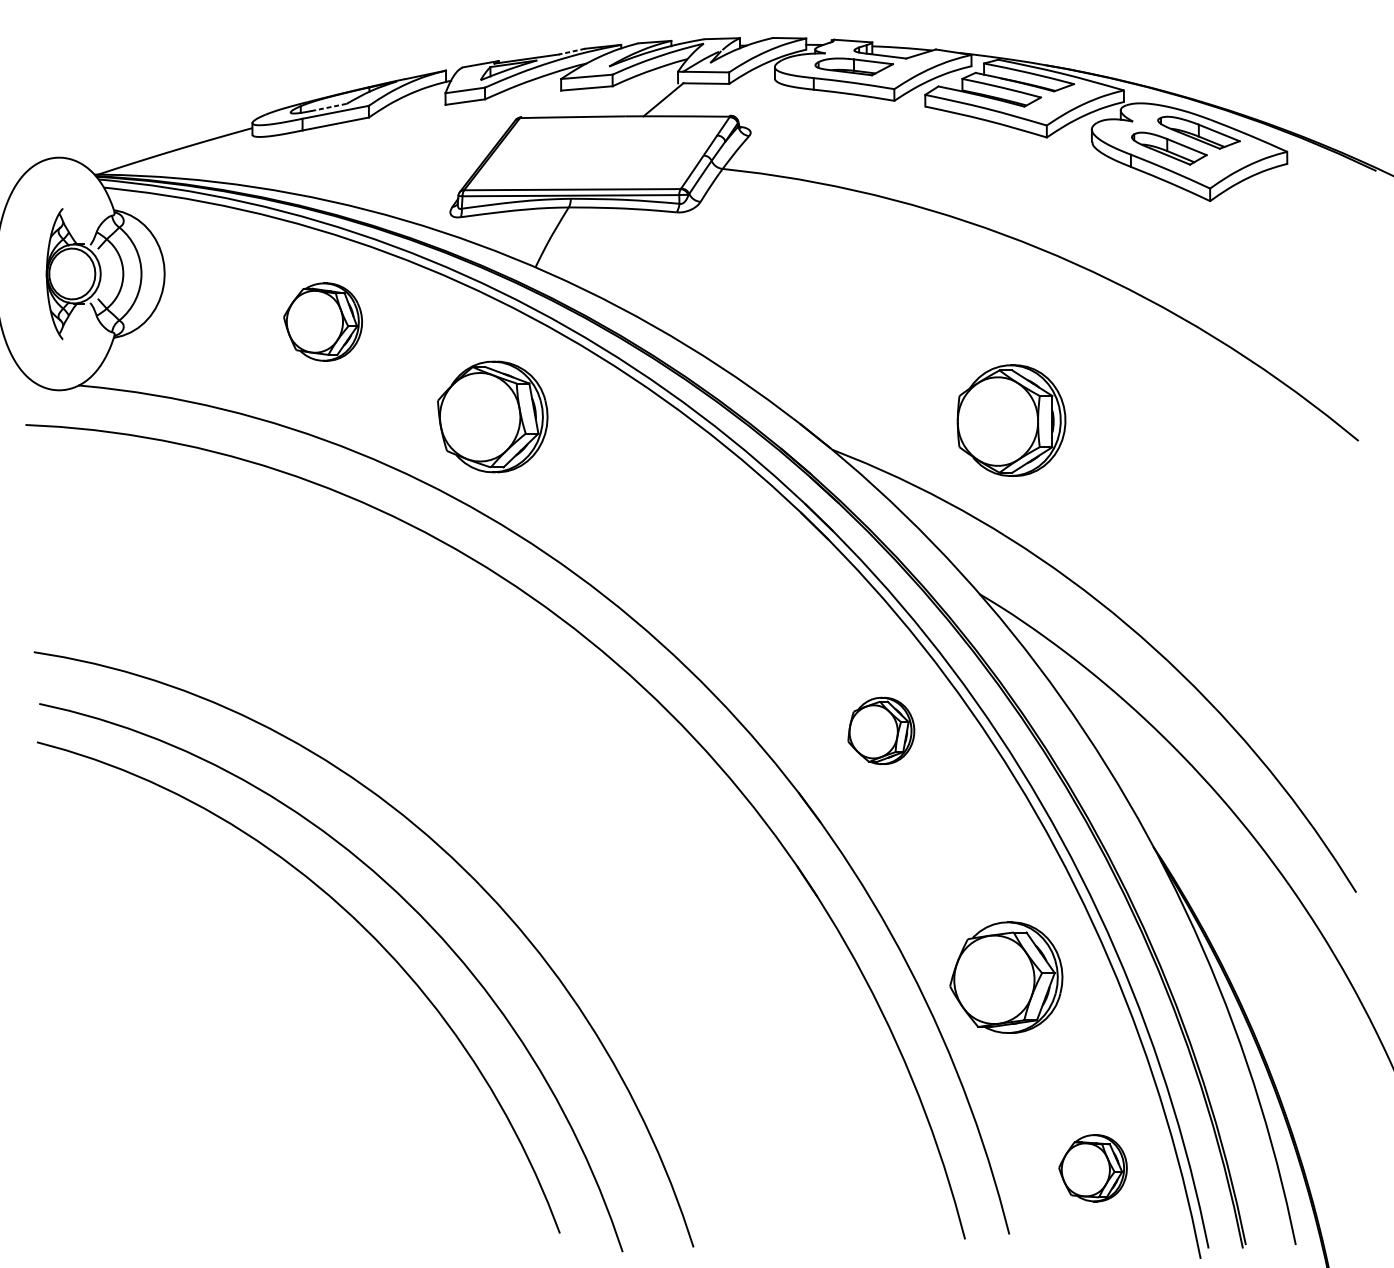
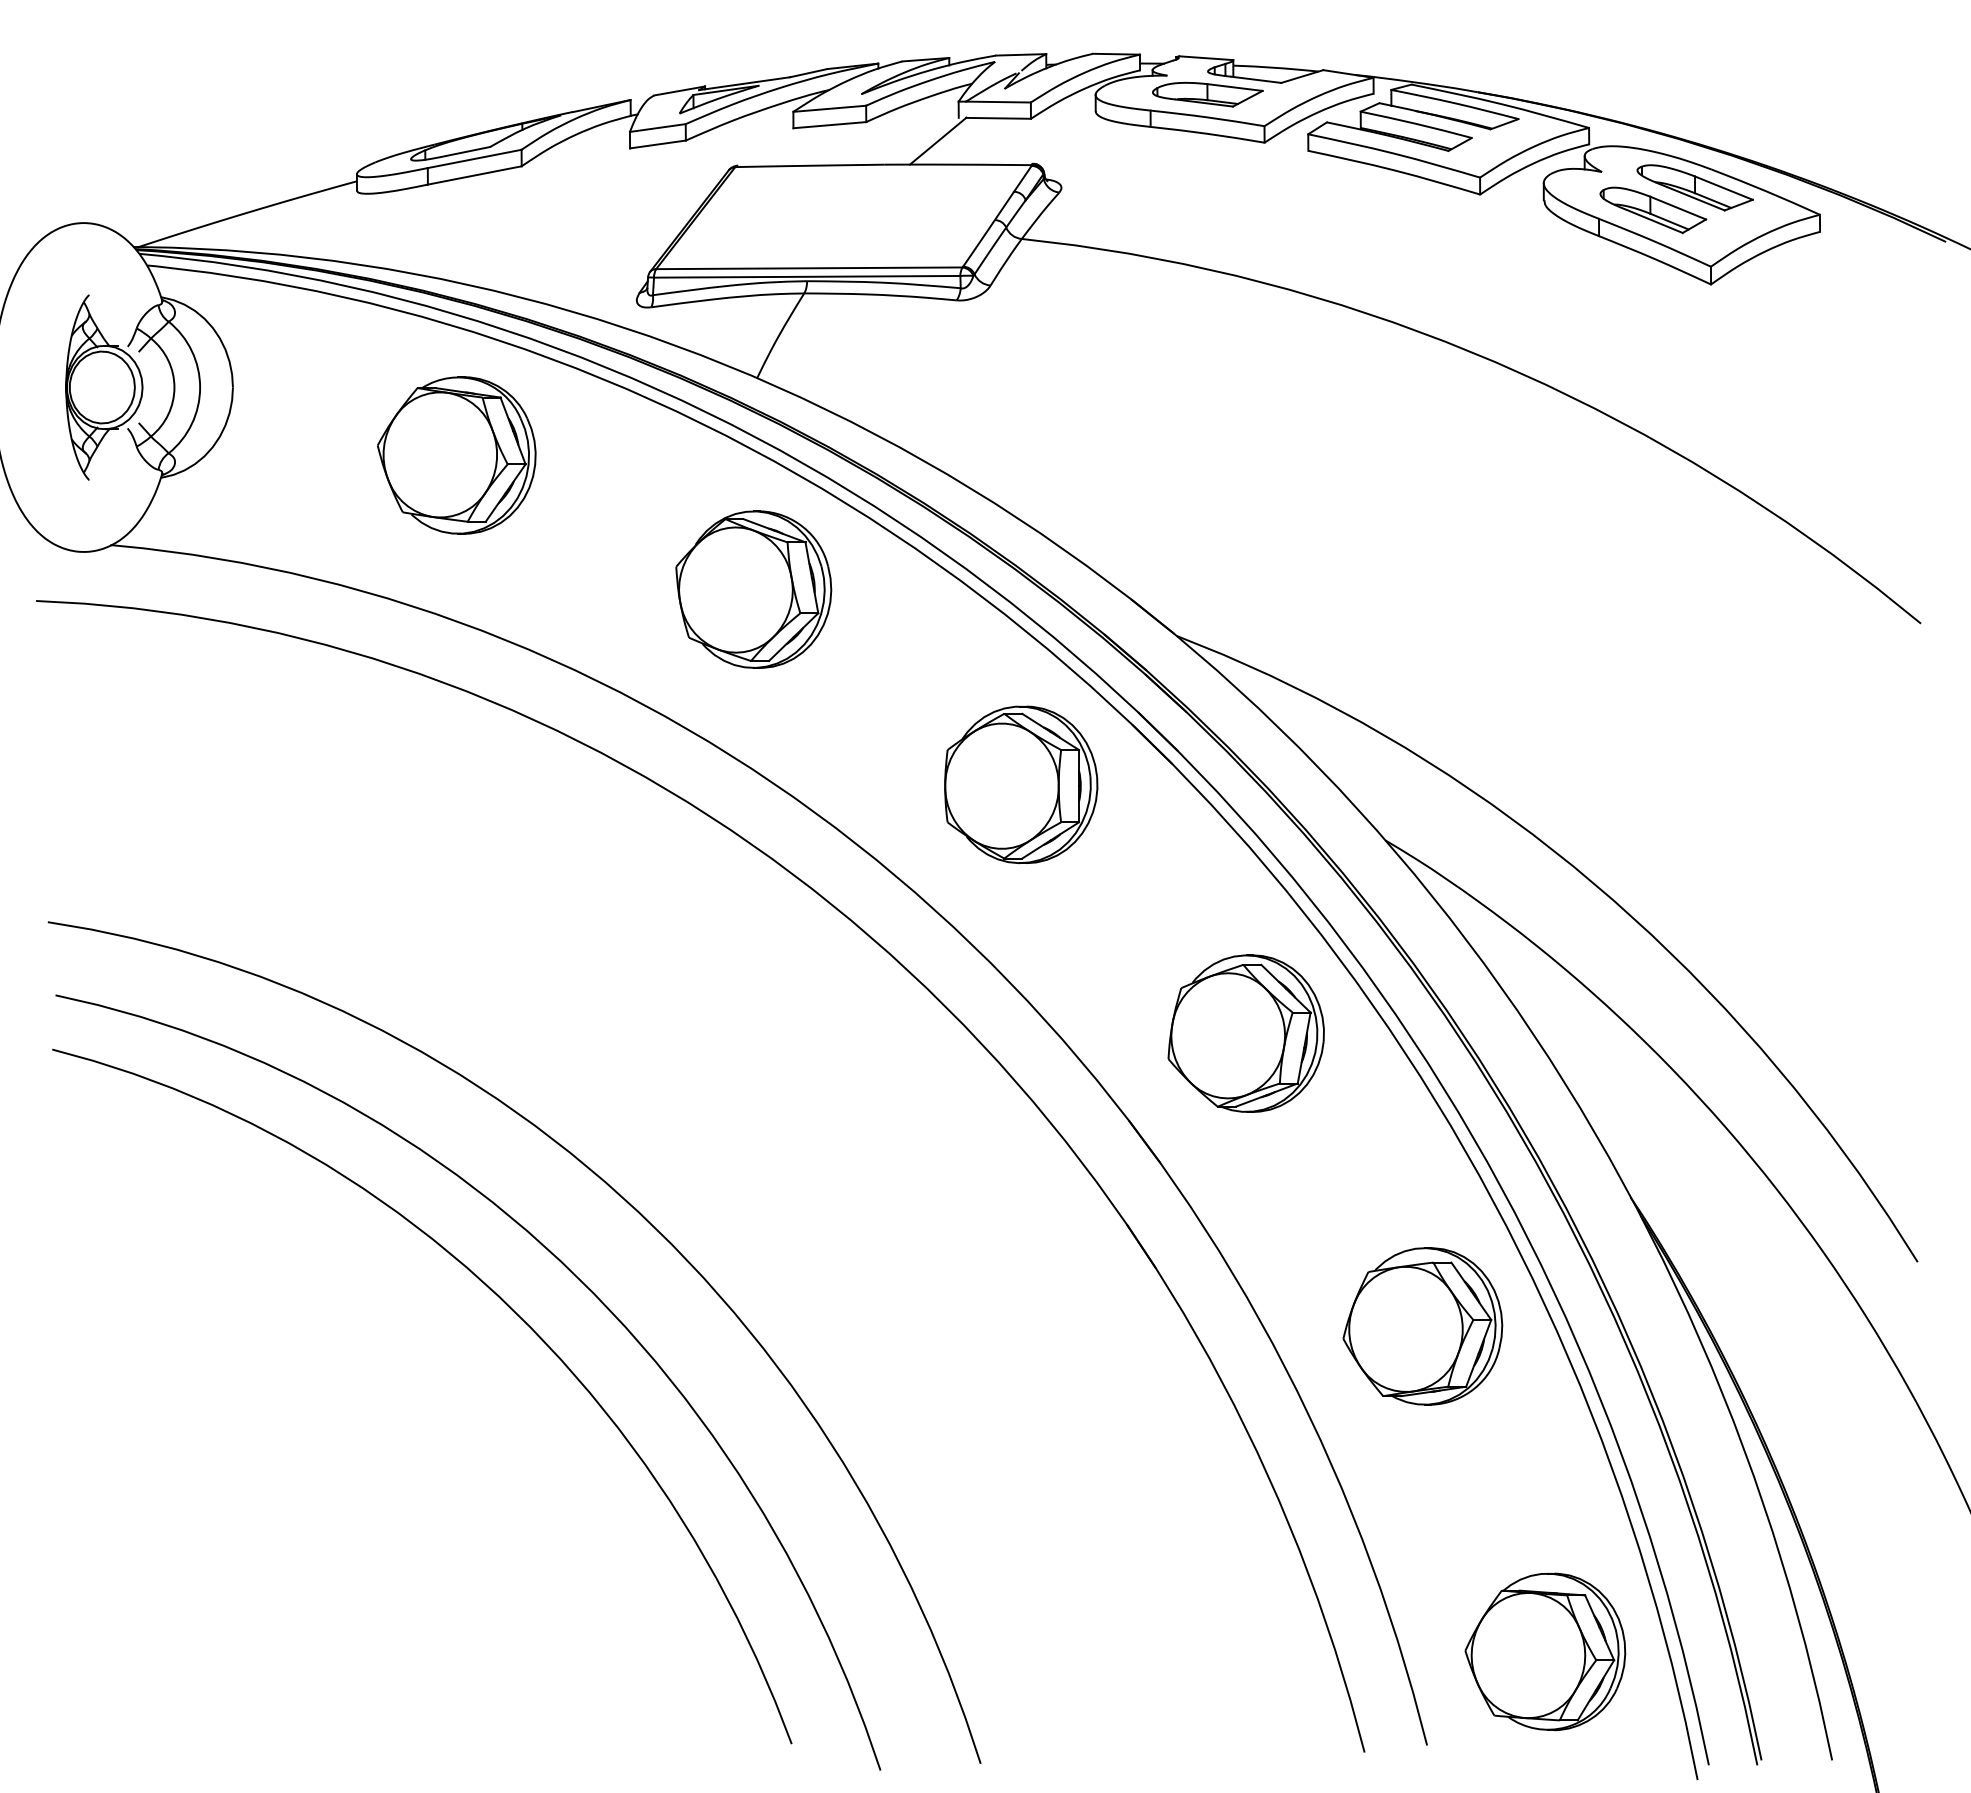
line: (571, 51) -> (808, 73), dashed -> solid
line: (330, 107) -> (467, 151), dashed -> solid
part: (322, 322) -> (456, 455), size x1.43
part: (492, 416) -> (753, 589), moved
part: (1011, 420) -> (1021, 784), moved
part: (880, 730) -> (1245, 1033), size x1.67
part: (1006, 977) -> (1422, 1326), moved
part: (1093, 1168) -> (1545, 1651), size x1.67

